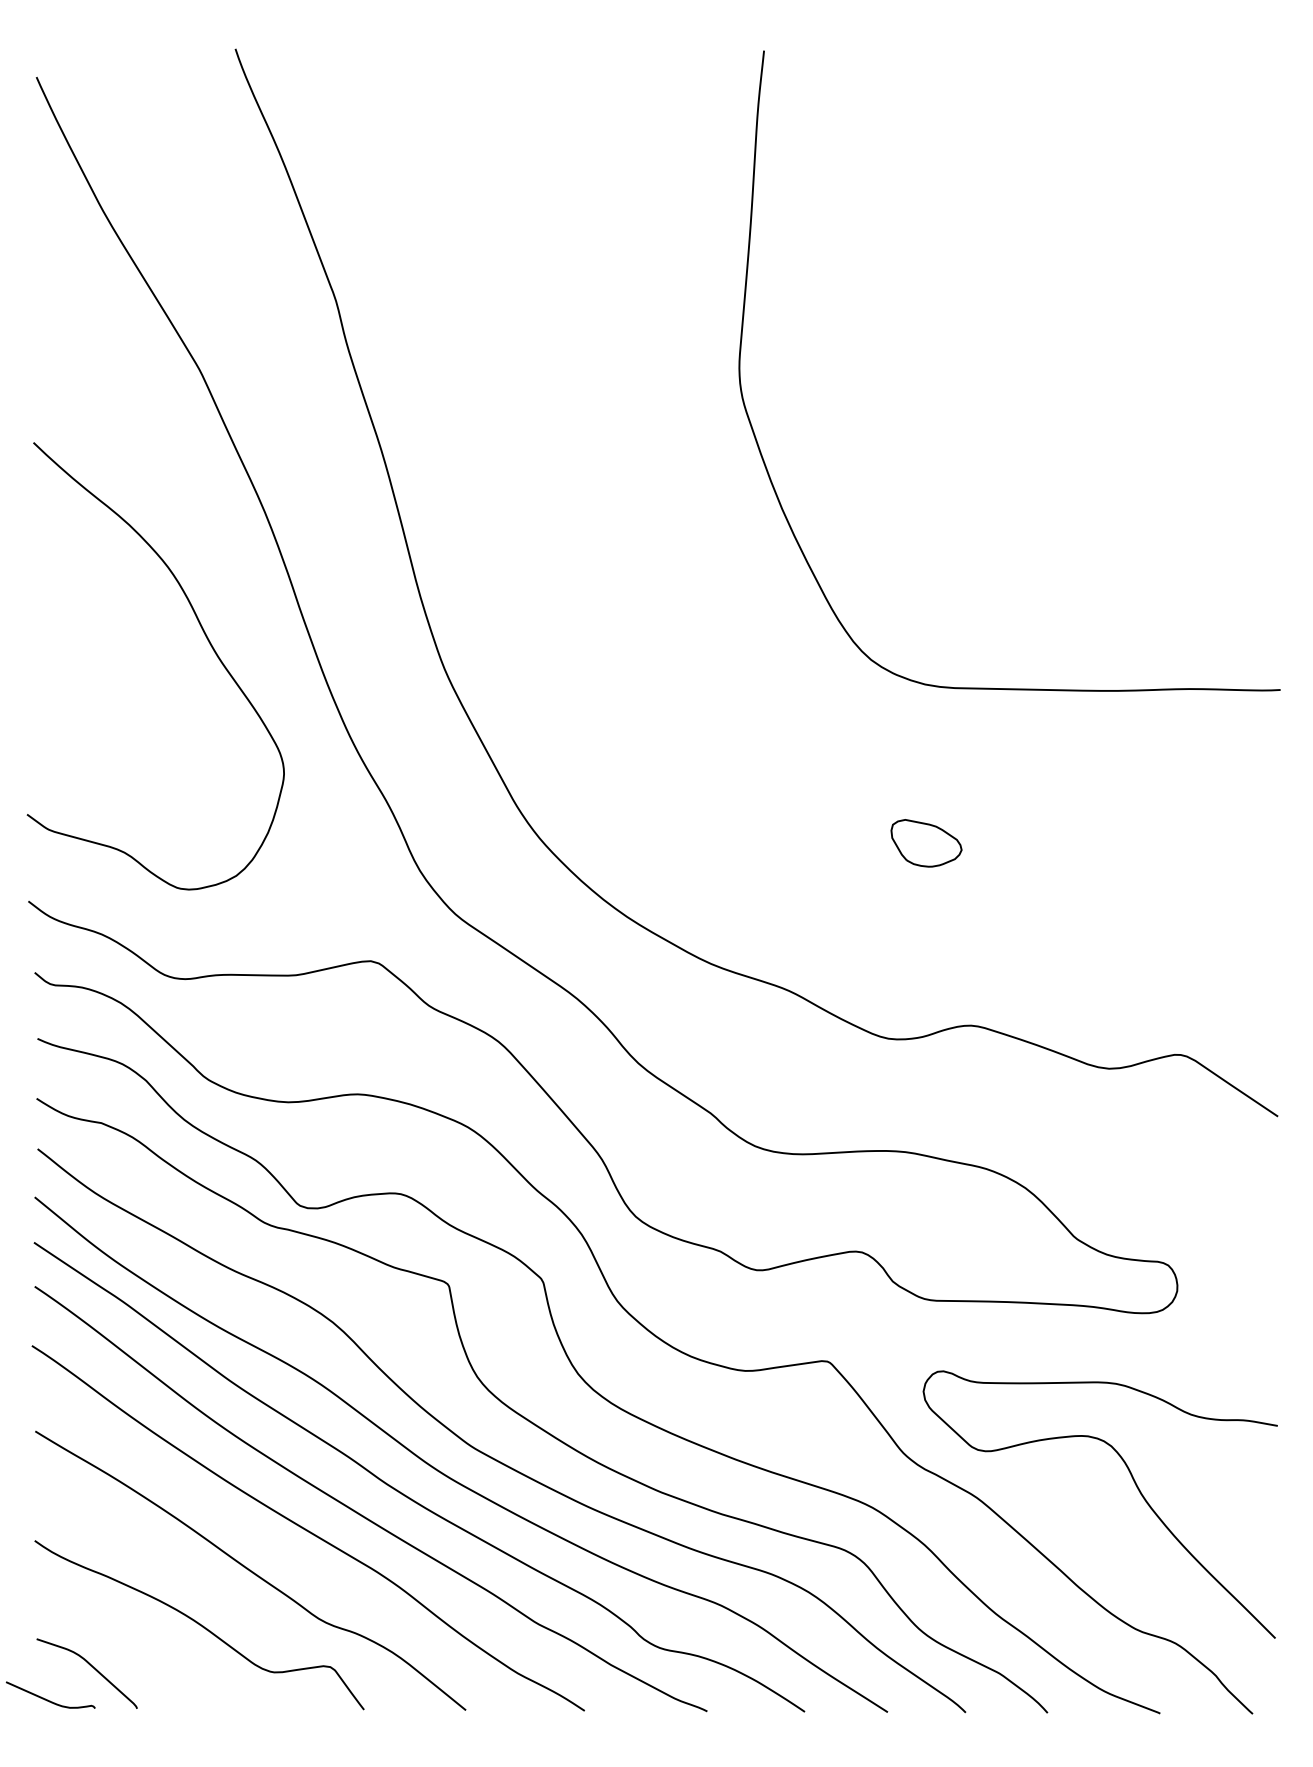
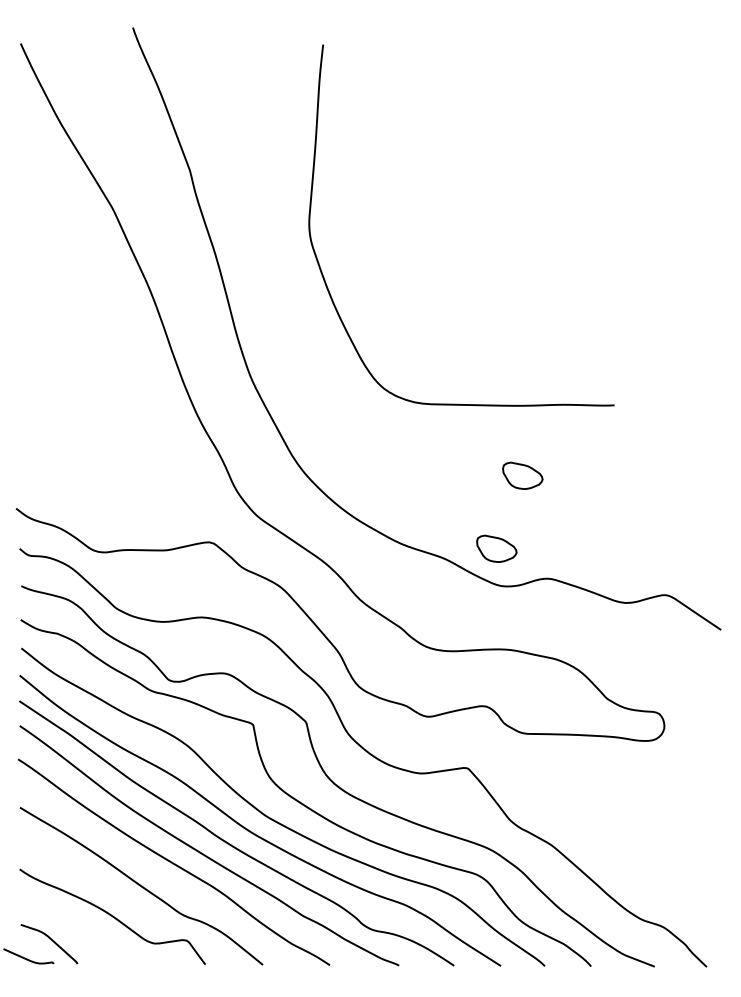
curve: (768, 466) -> (325, 279), moved
curve: (206, 640) -> (116, 361), removed
part: (879, 972) -> (496, 548), added
curve: (1135, 1486) -> (640, 838), removed

